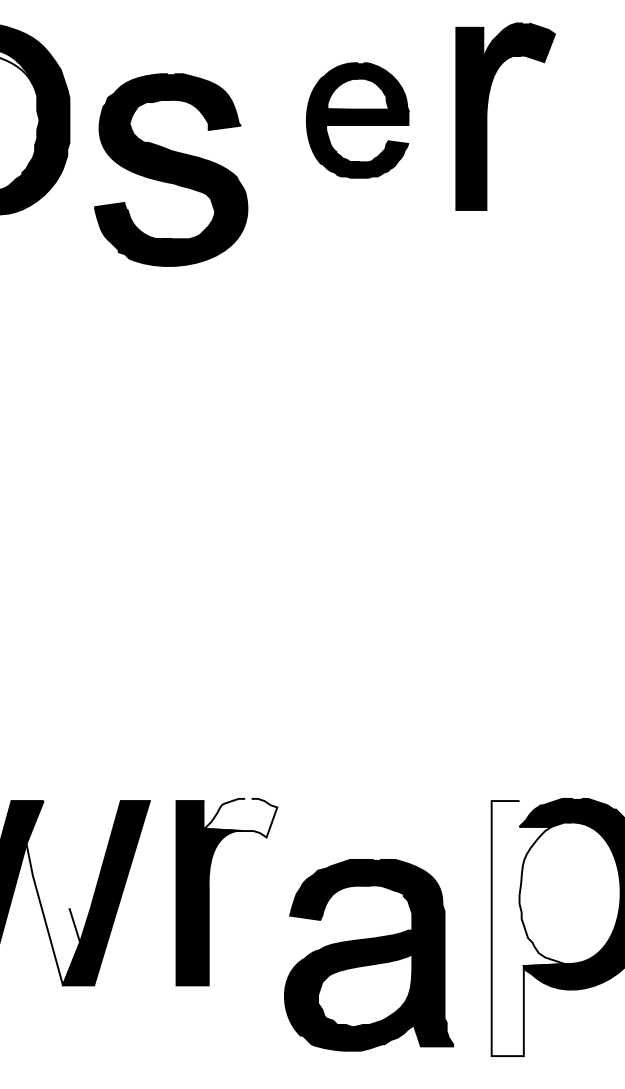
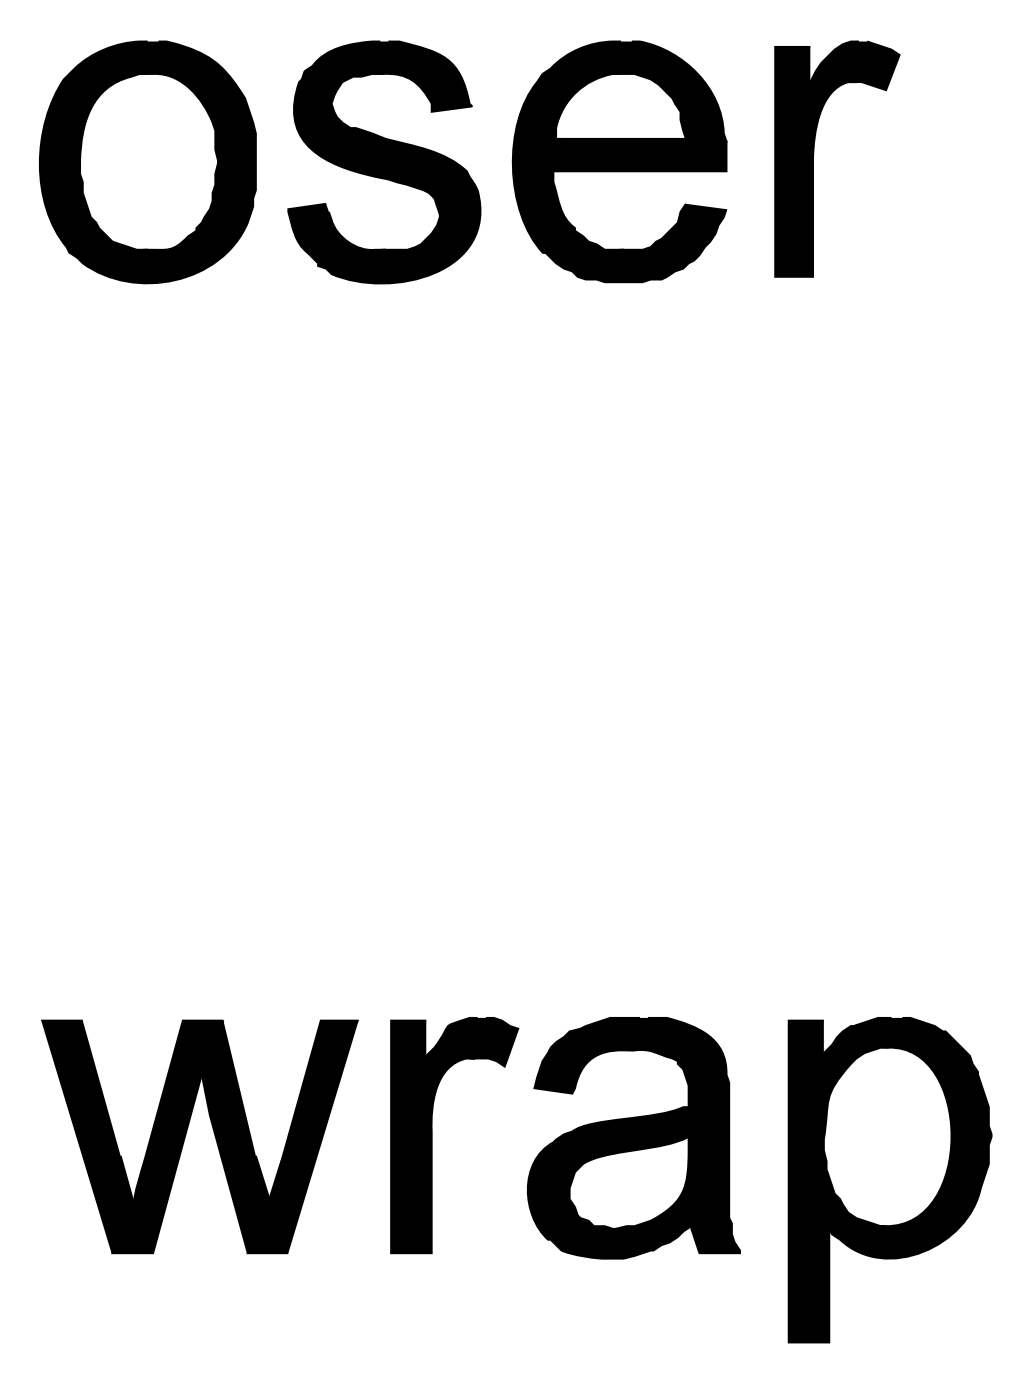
part: (487, 113) -> (814, 154), moved
part: (357, 120) -> (619, 161), size x1.67
part: (171, 170) -> (384, 162), moved
fill: (241, 817) -> (472, 1041), added
fill: (53, 892) -> (235, 1136), added
fill: (530, 928) -> (837, 1181), added
part: (368, 955) -> (633, 1138), moved

